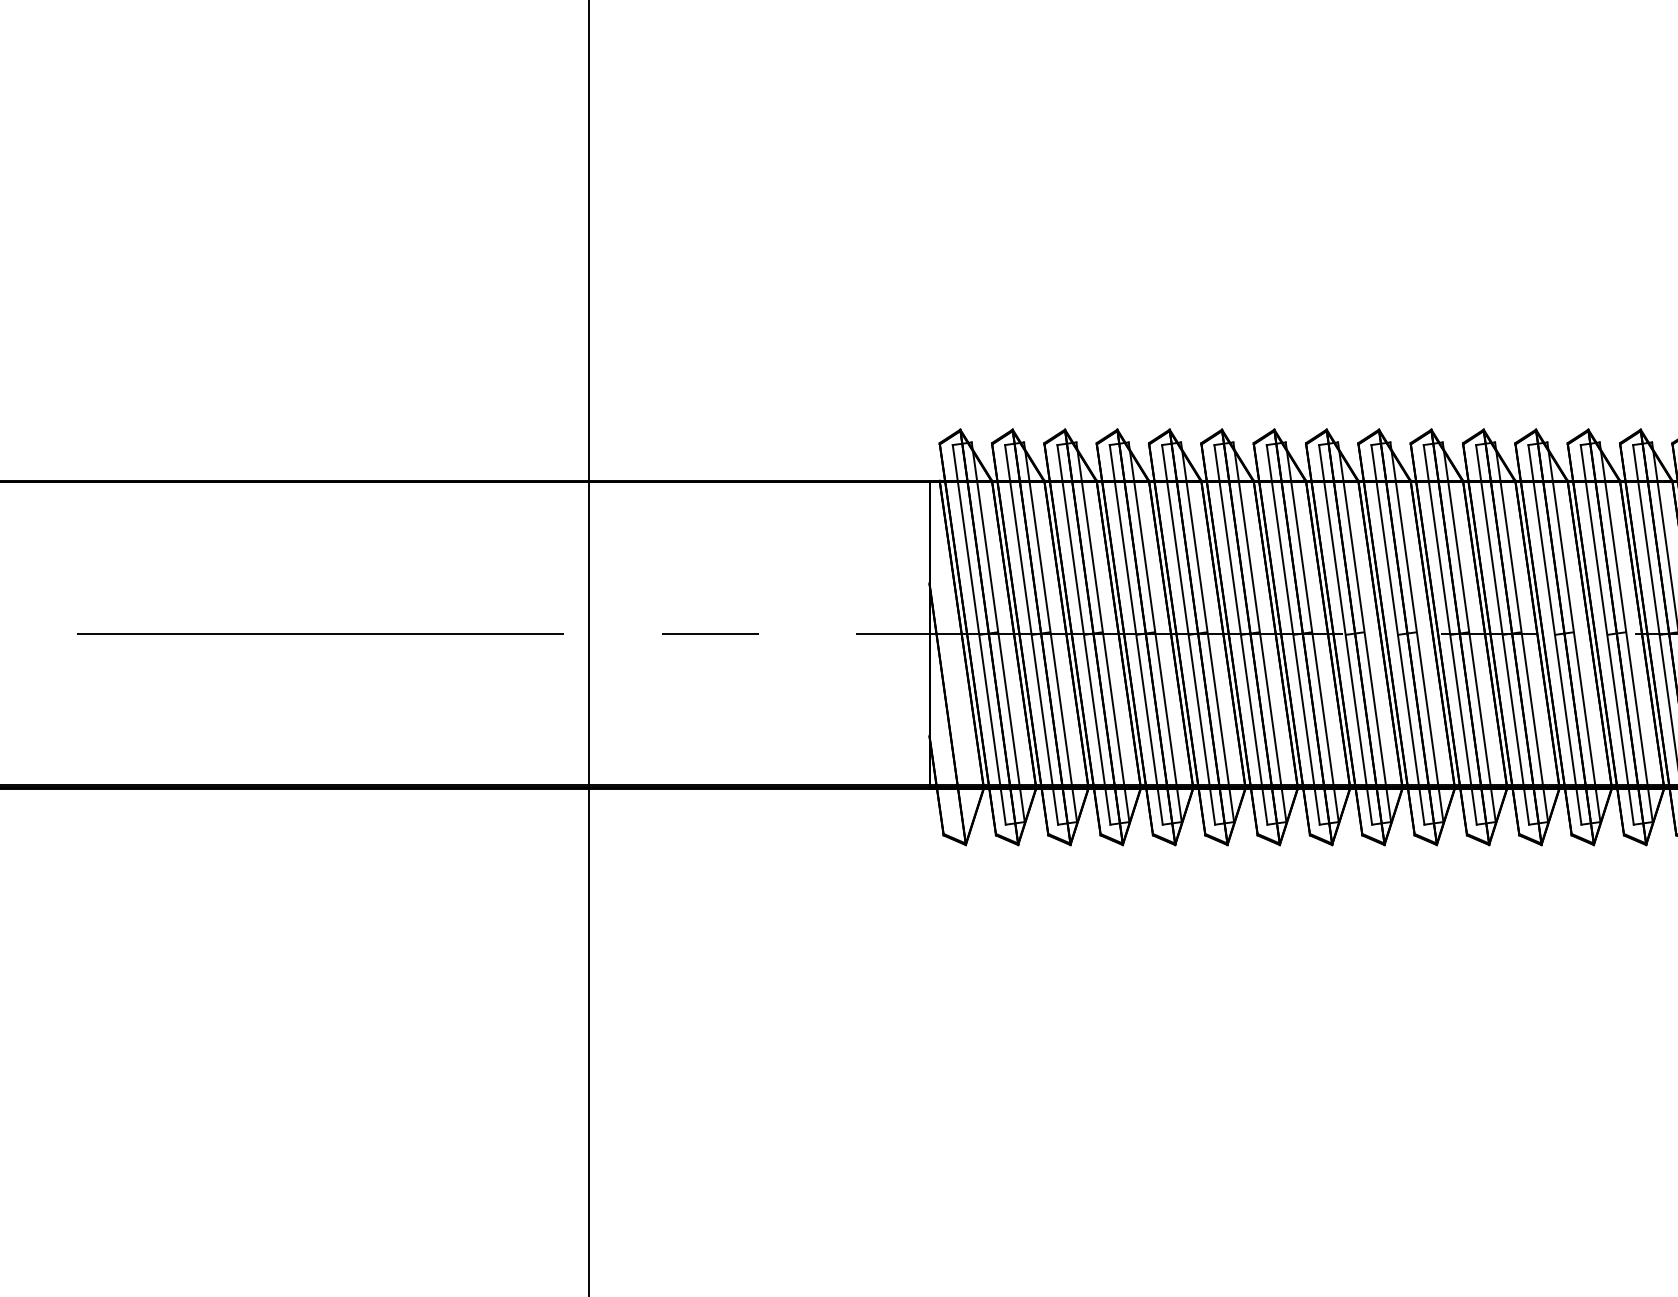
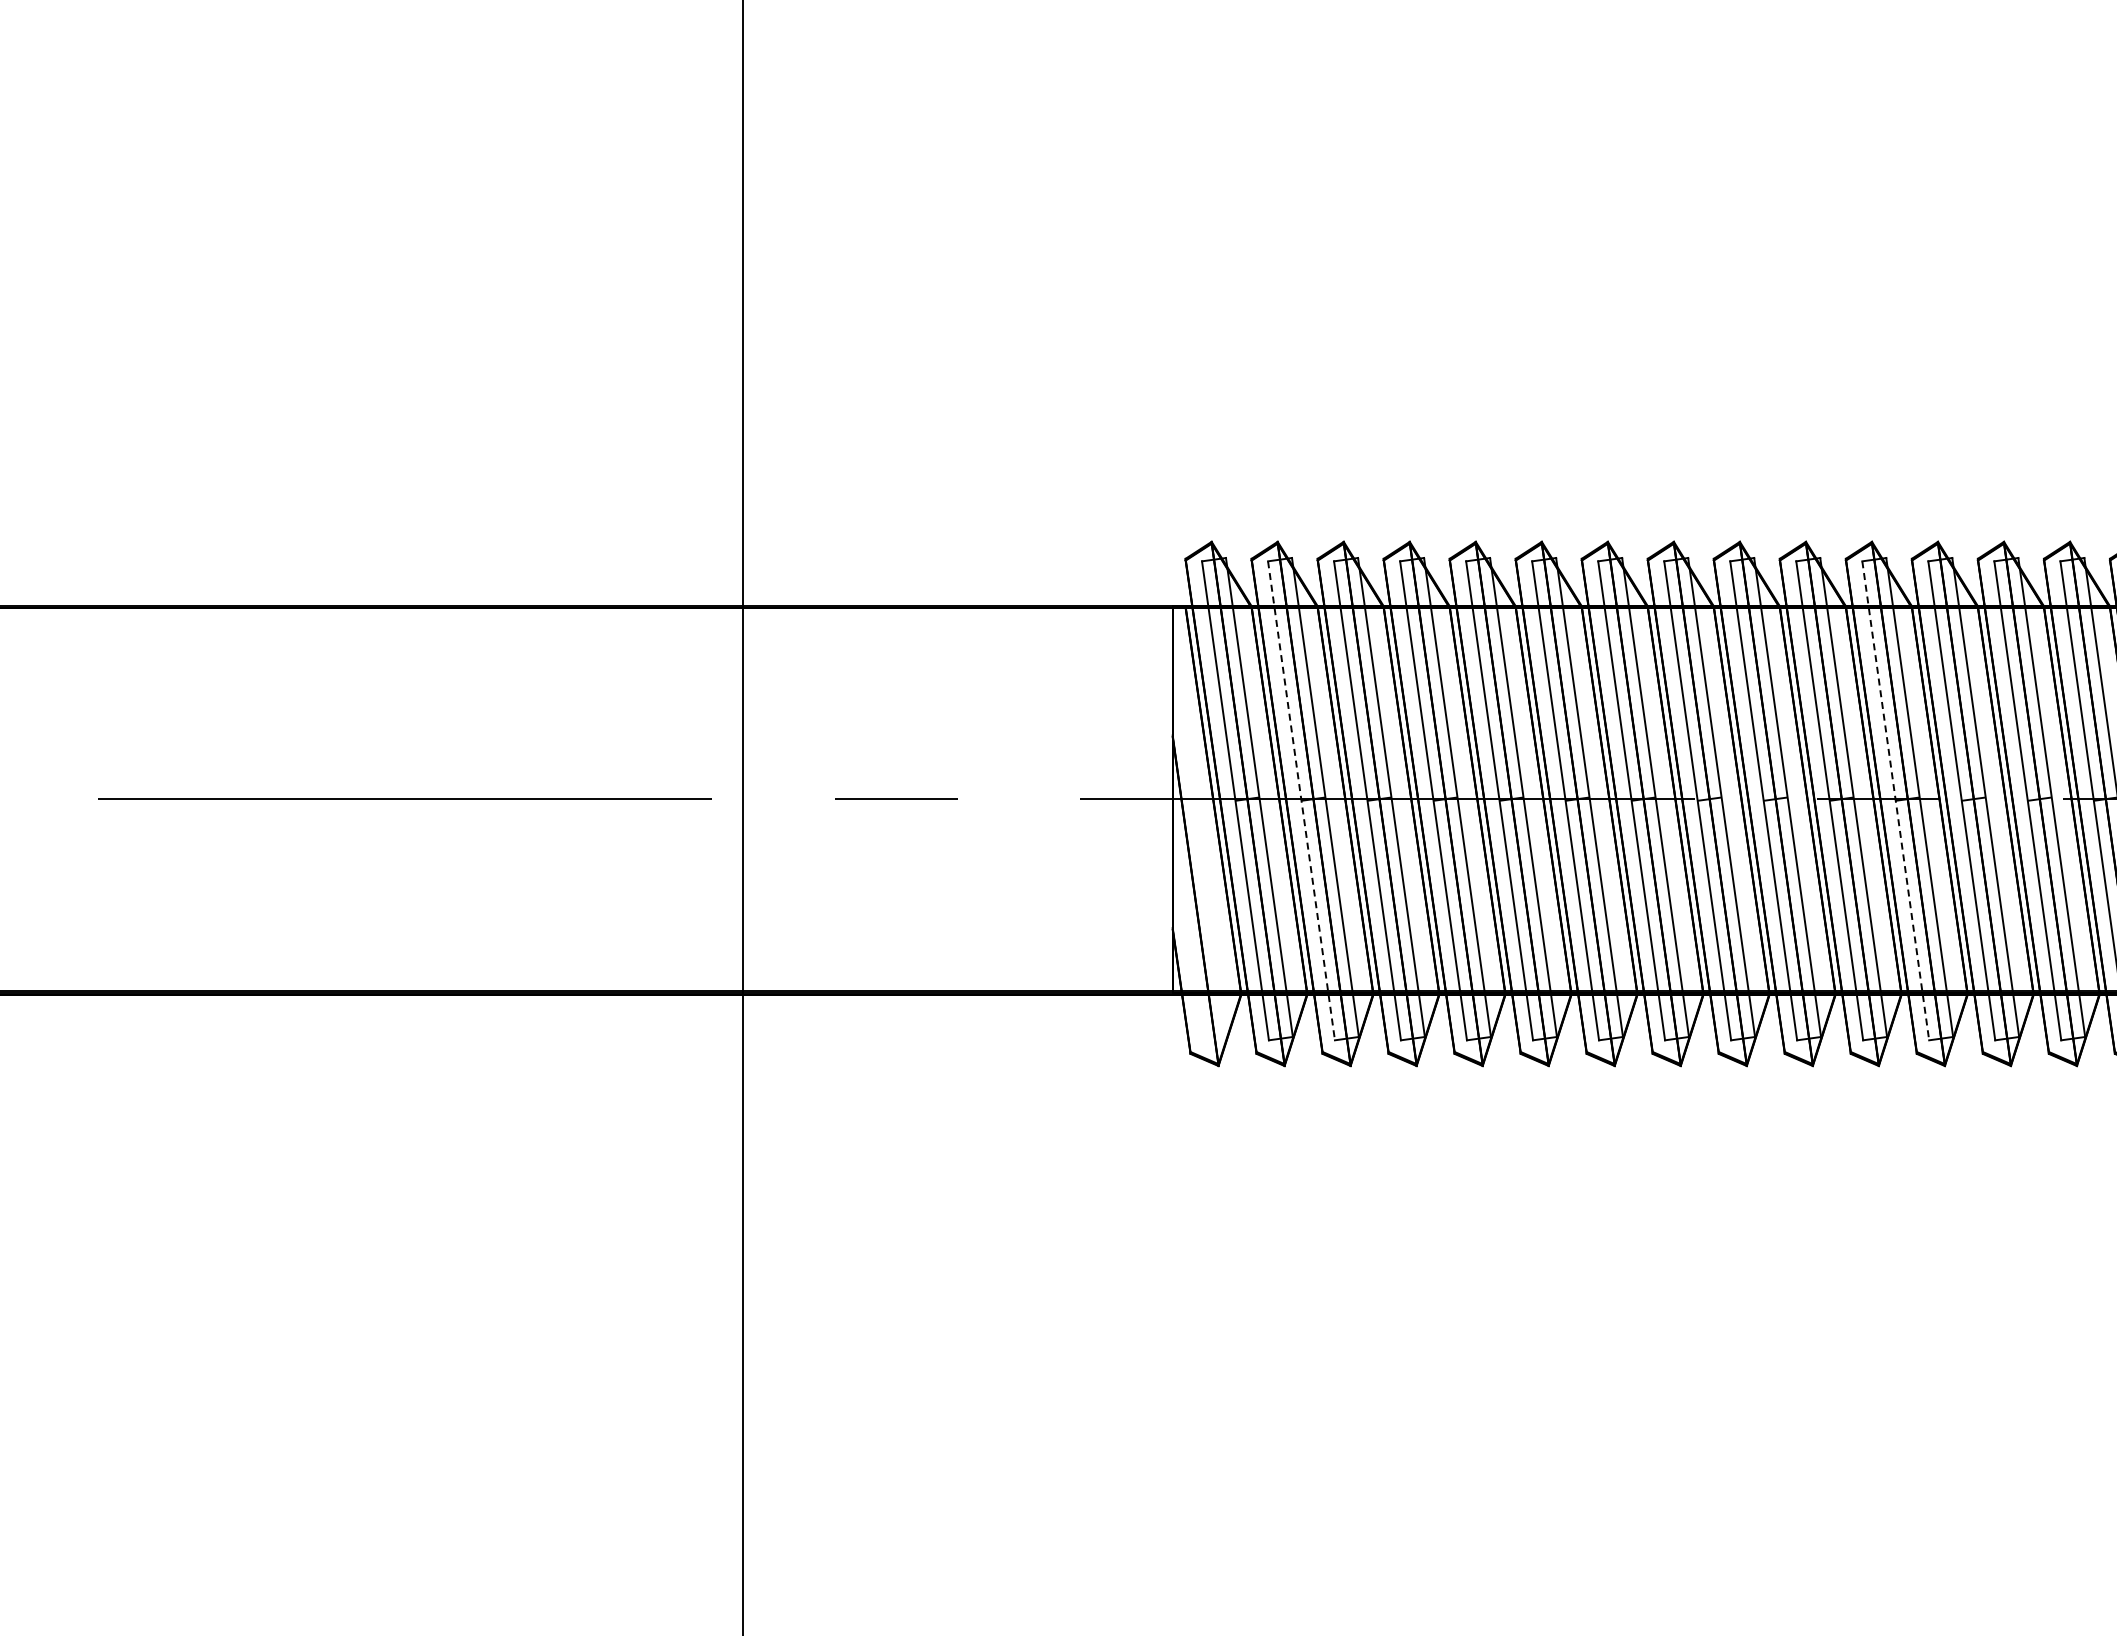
line: (1031, 634) -> (1301, 800), solid -> dashed
line: (1502, 634) -> (1895, 800), solid -> dashed

